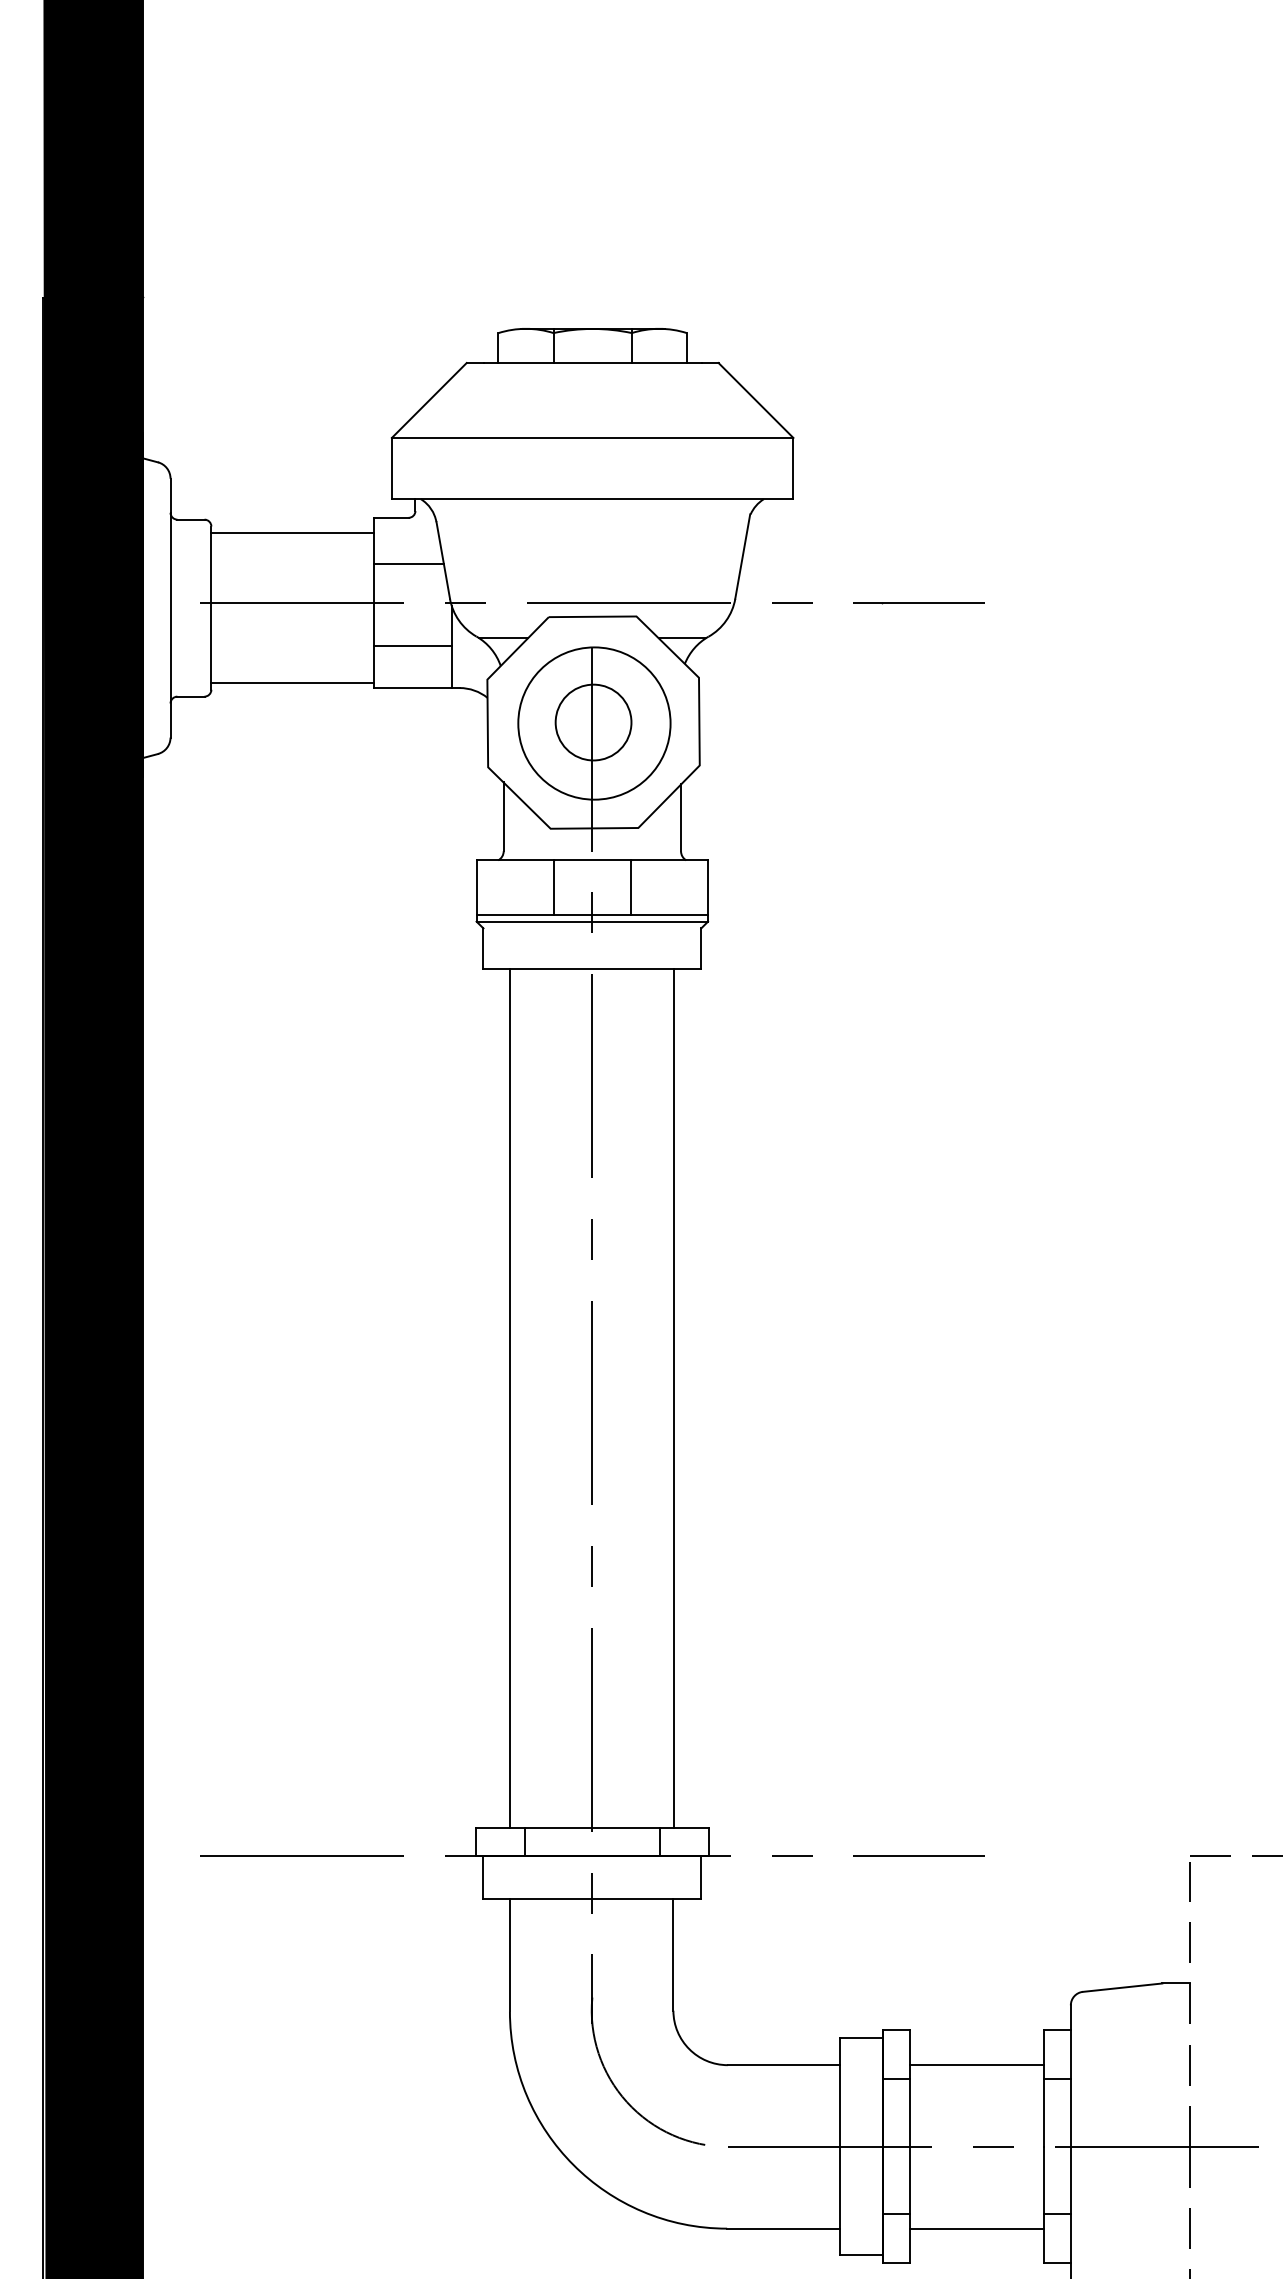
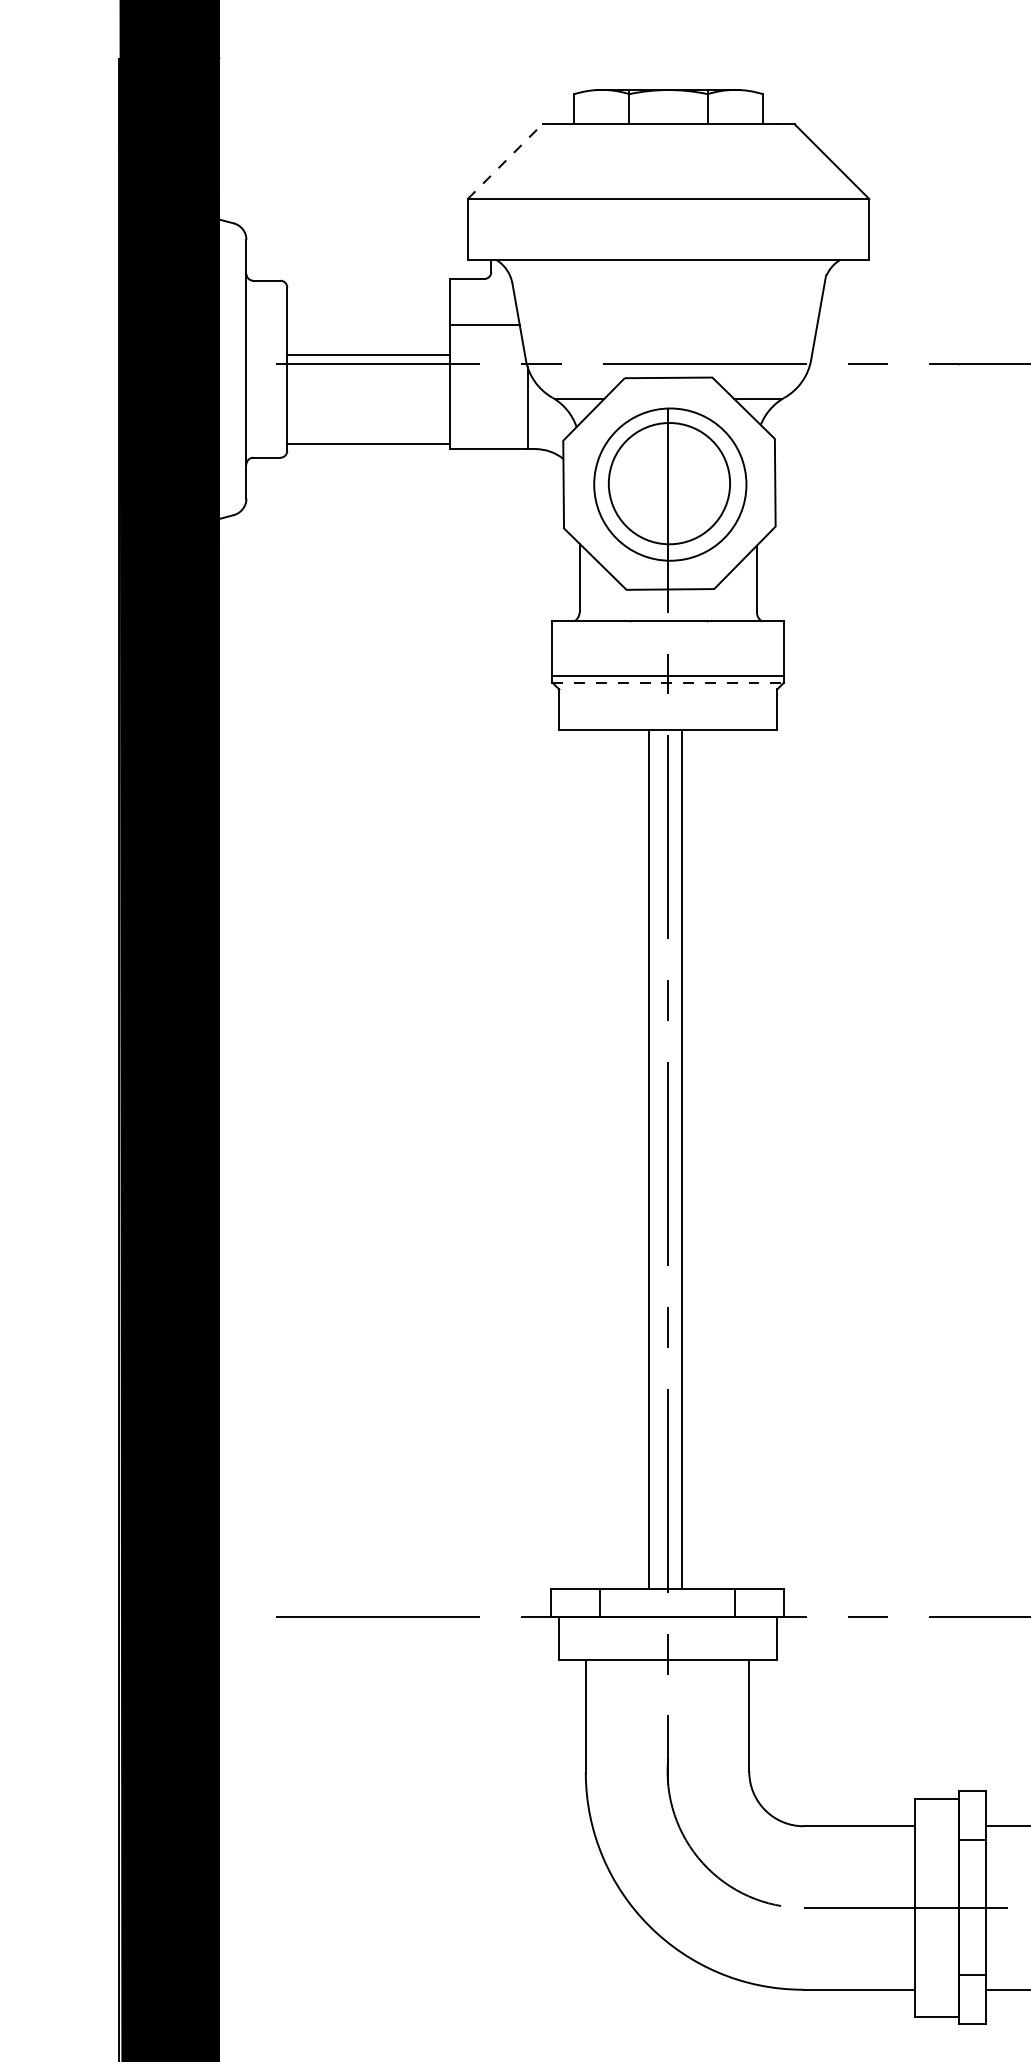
line: (429, 400) -> (505, 161), solid -> dashed
line: (292, 533) -> (368, 355), moved
line: (412, 645) -> (488, 406), removed
circle: (593, 722) -> (669, 483), size x1.6
line: (553, 887) -> (629, 648), removed
line: (630, 887) -> (706, 648), removed
line: (592, 921) -> (668, 682), solid -> dashed
line: (510, 1398) -> (649, 1159), moved
line: (673, 1398) -> (681, 1159), moved

